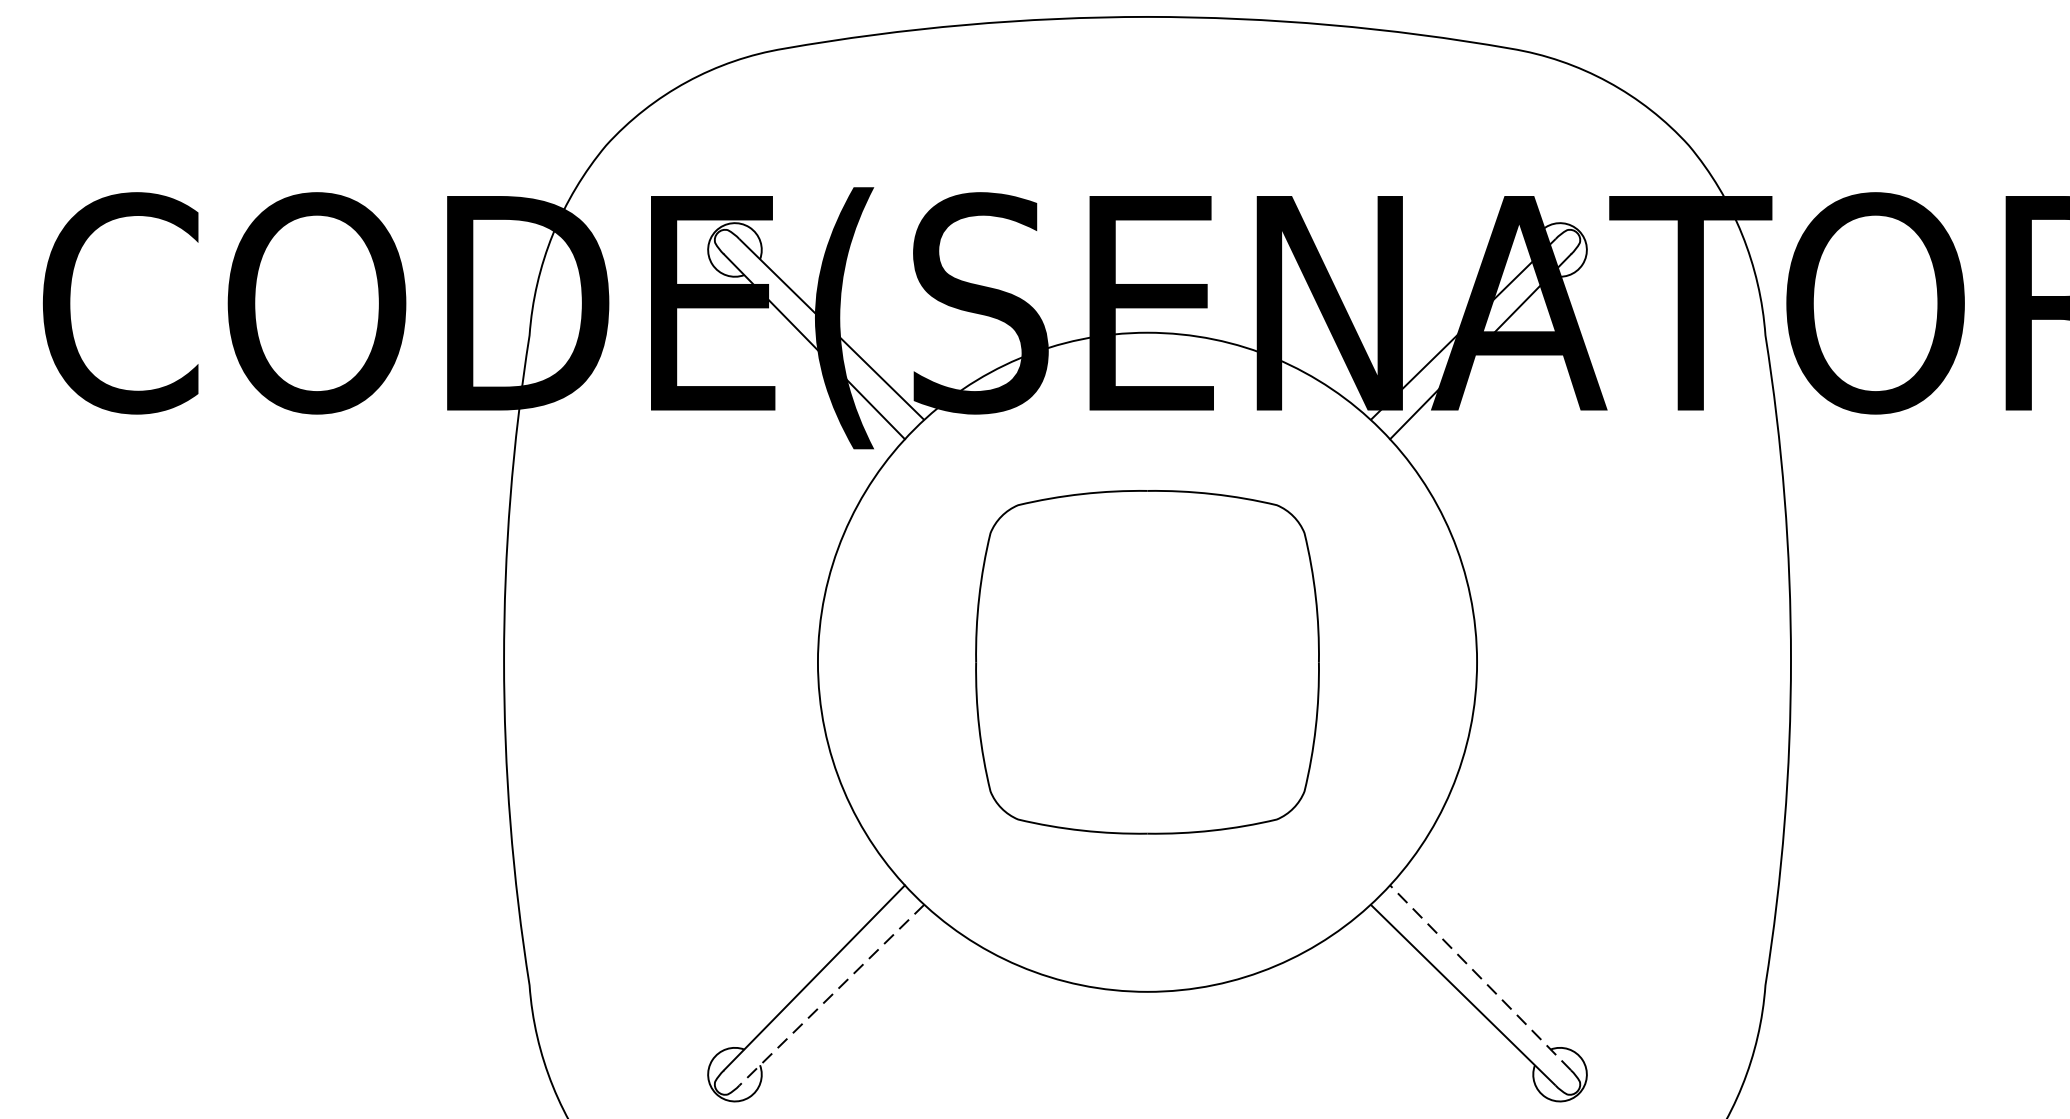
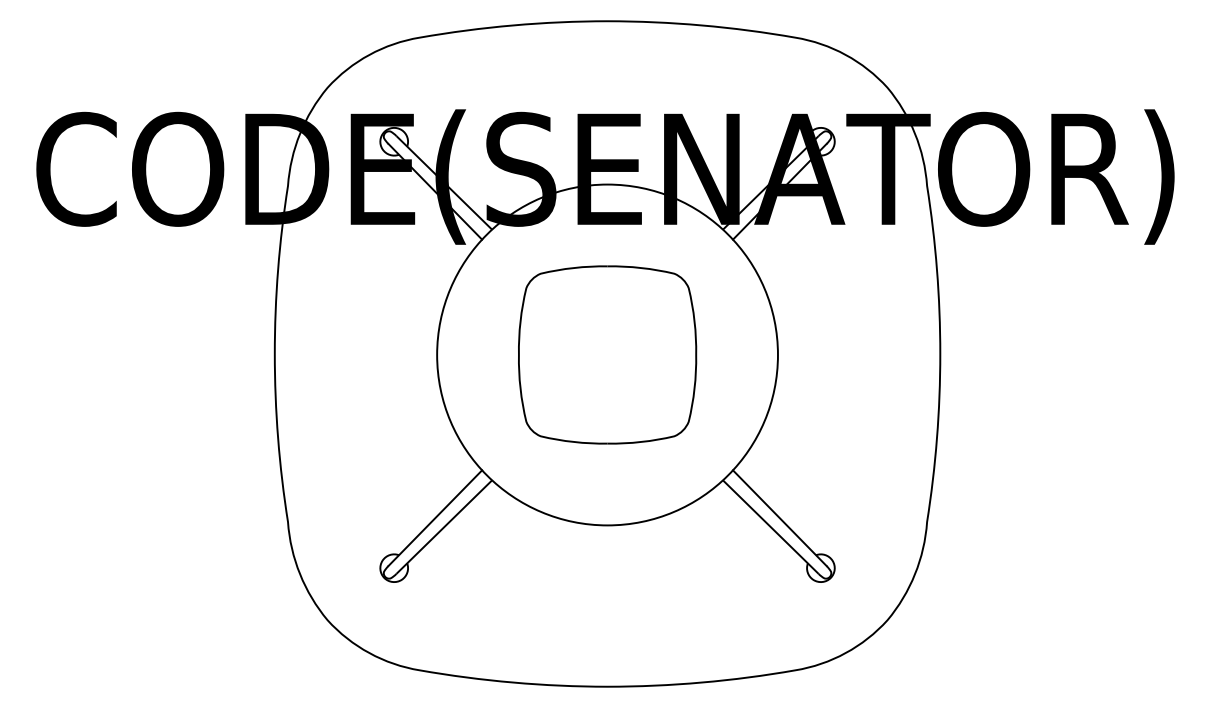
line: (1480, 978) -> (779, 518), dashed -> solid
line: (832, 995) -> (444, 527), dashed -> solid

